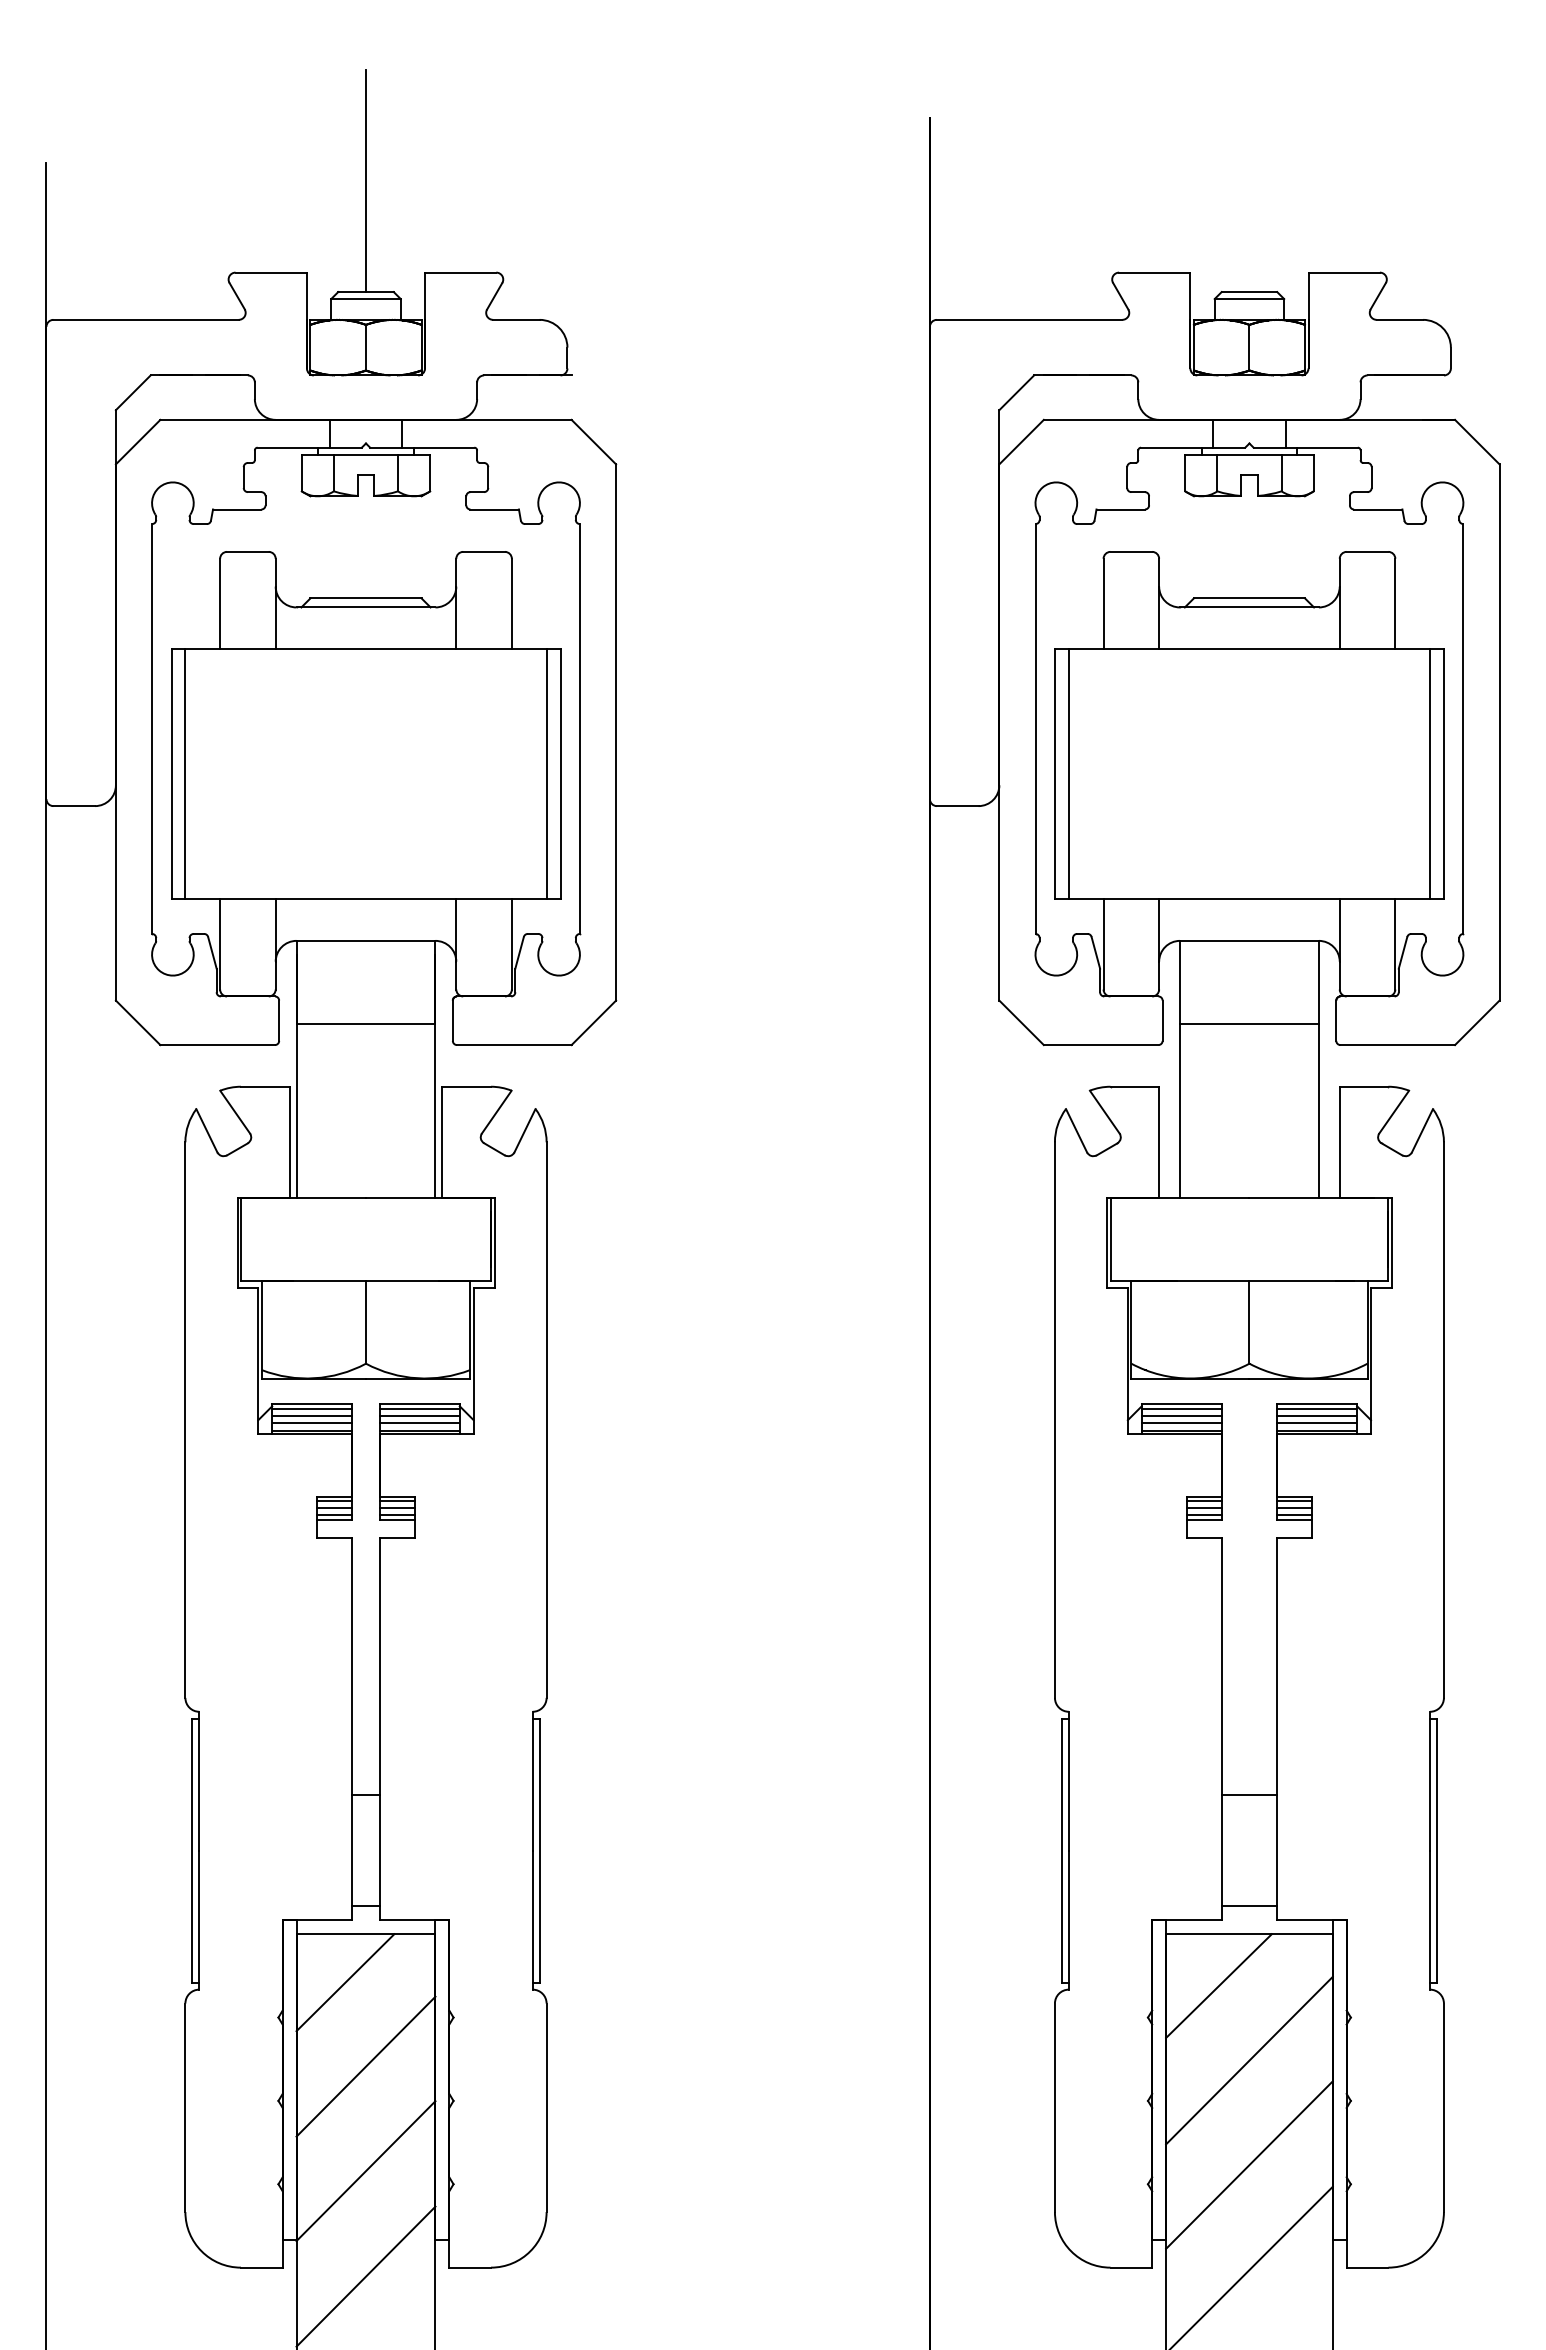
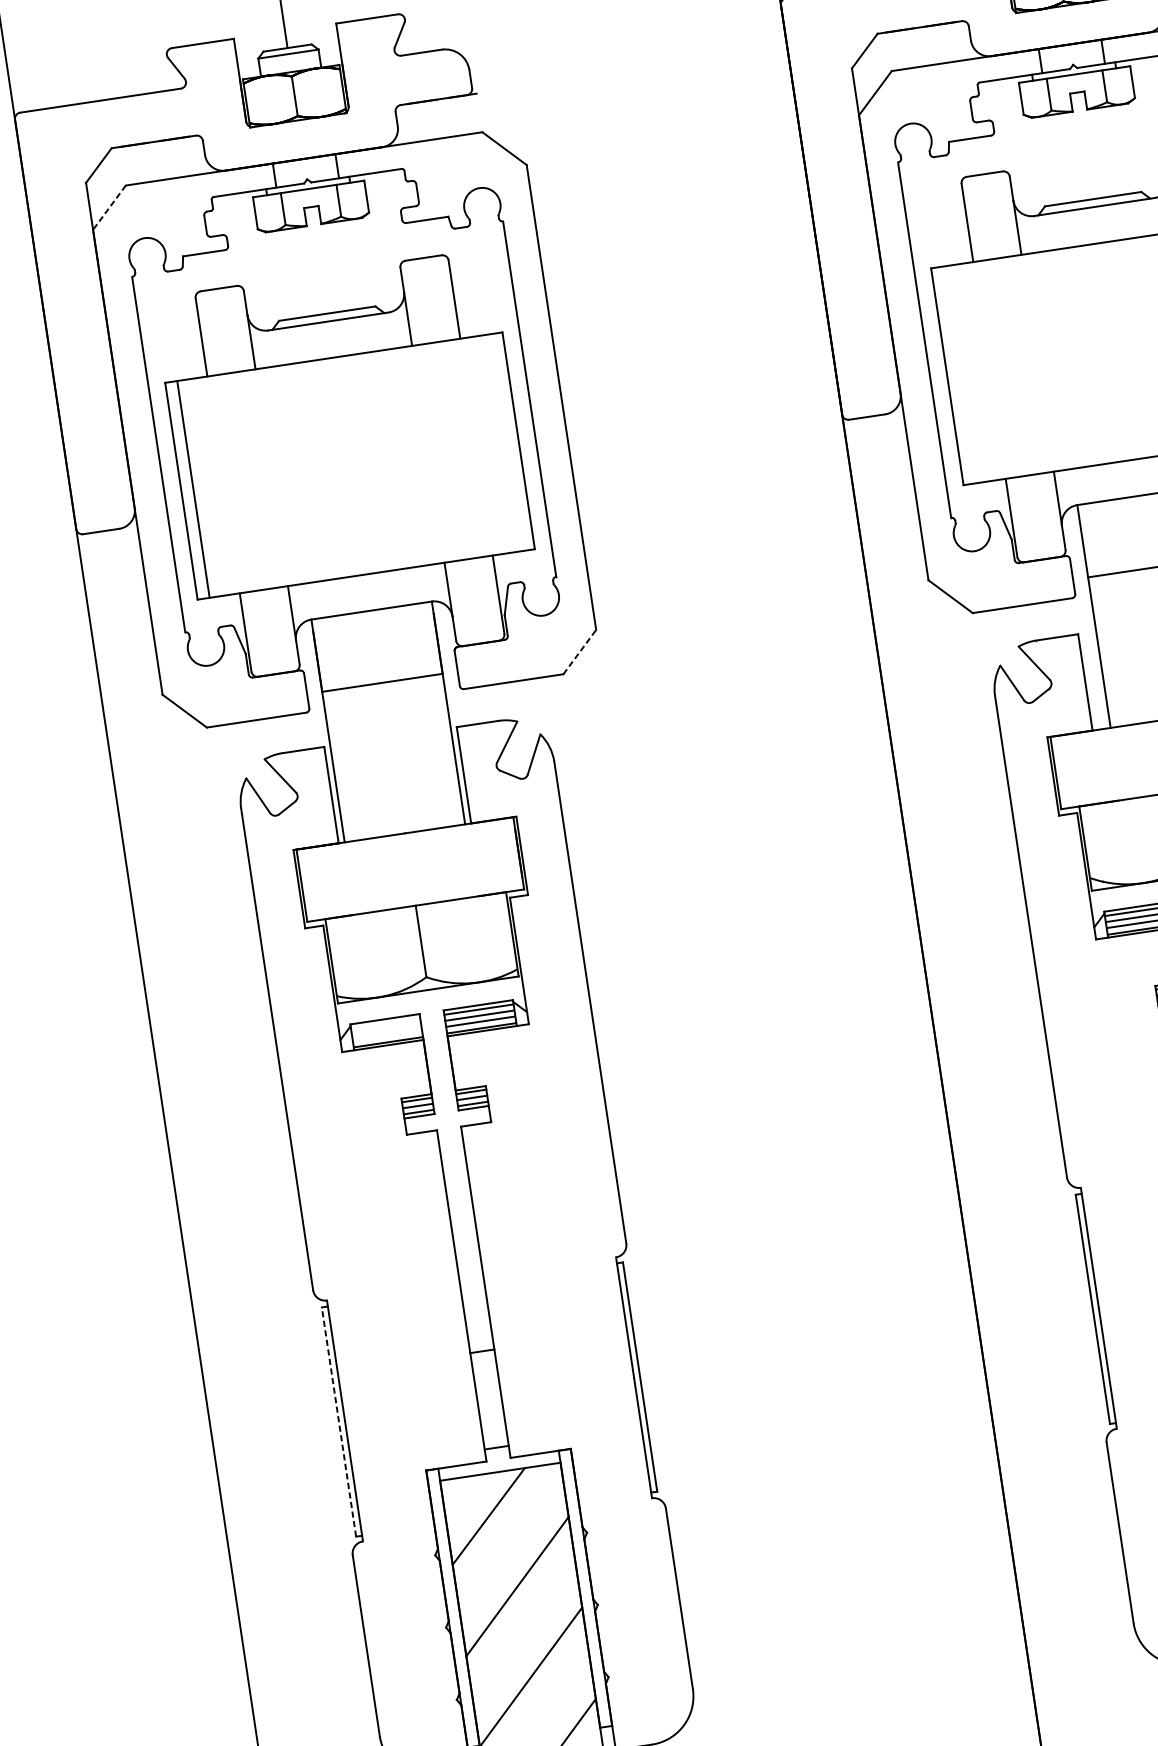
line: (137, 442) -> (108, 208), solid -> dashed
line: (546, 774) -> (506, 442), removed
line: (1068, 774) -> (959, 375), removed
line: (594, 1022) -> (580, 651), solid -> dashed
line: (312, 1409) -> (385, 1023), removed
line: (312, 1416) -> (386, 1029), removed
line: (312, 1423) -> (387, 1035), removed
line: (192, 1850) -> (339, 1421), solid -> dashed

